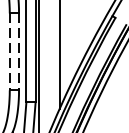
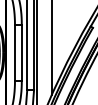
line: (9, 52) -> (14, 53), dashed -> solid
line: (18, 52) -> (21, 53), dashed -> solid

